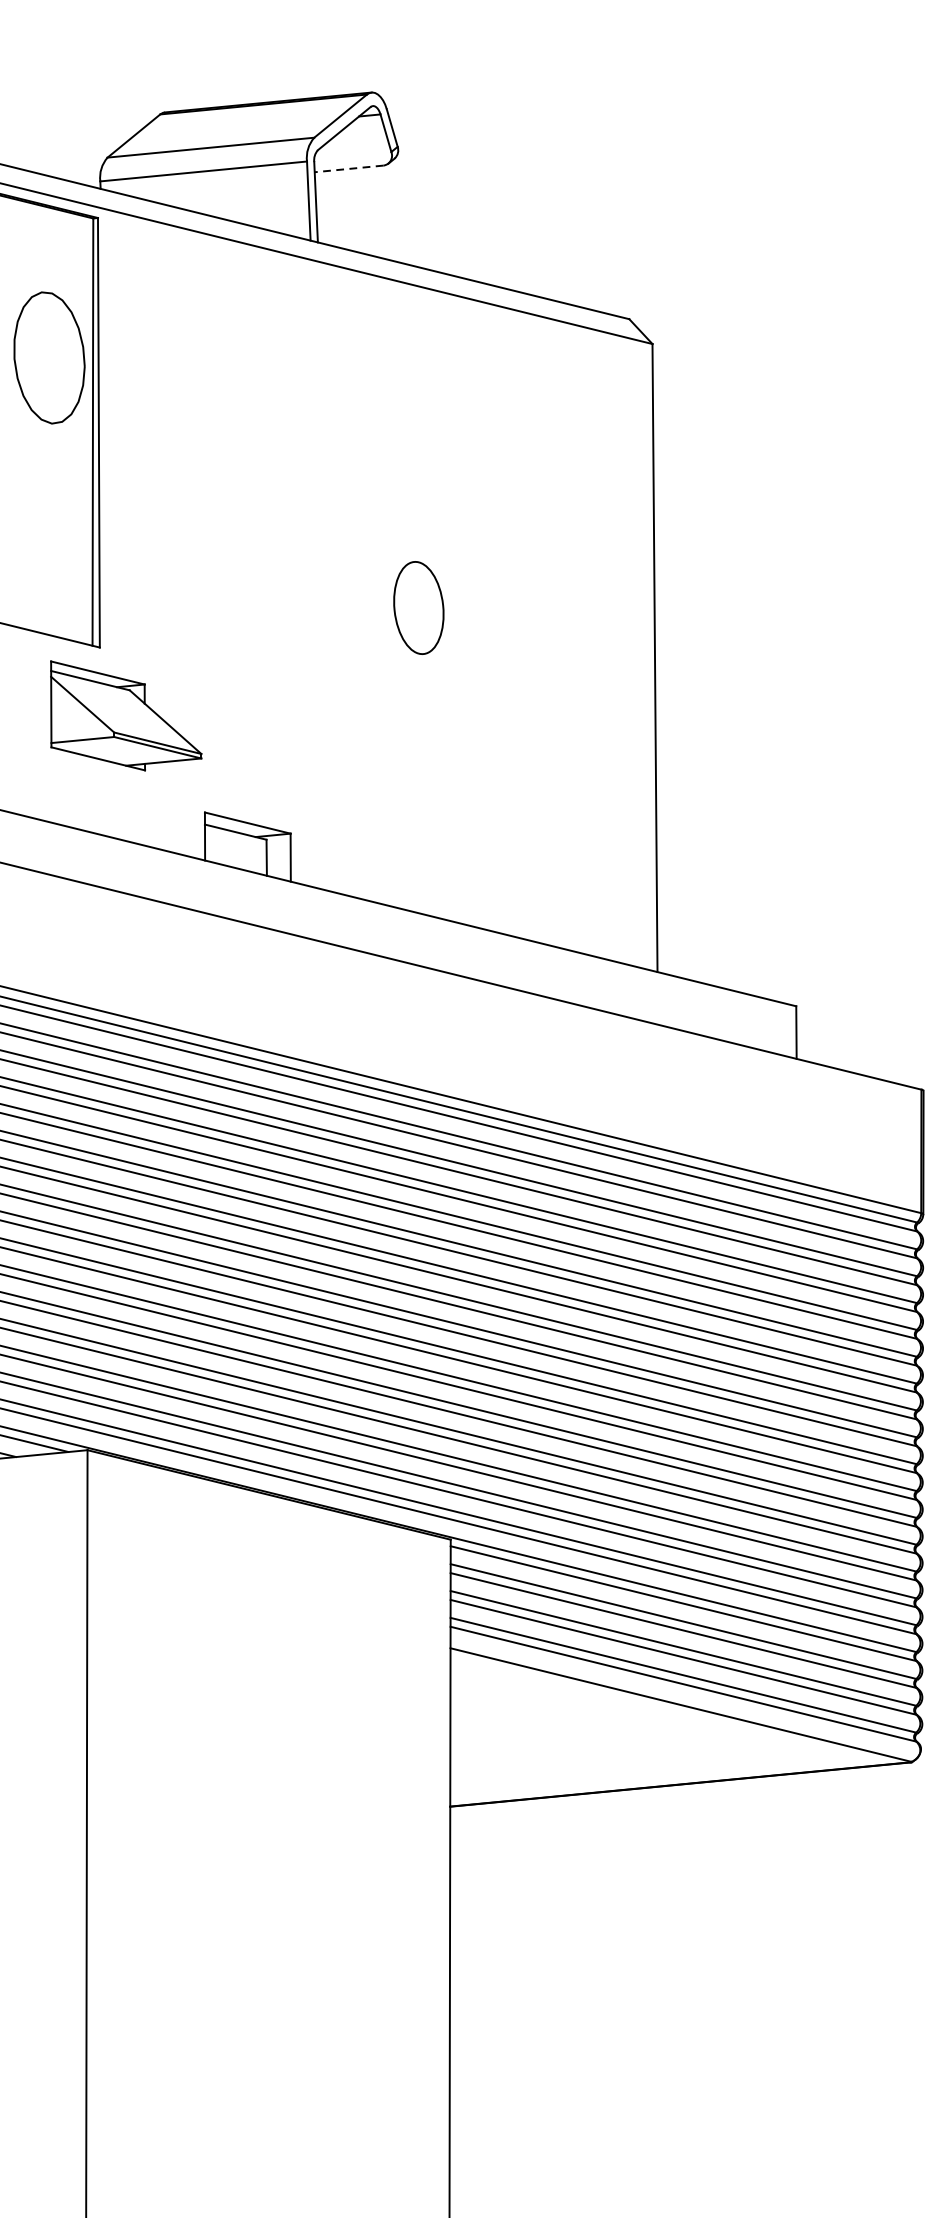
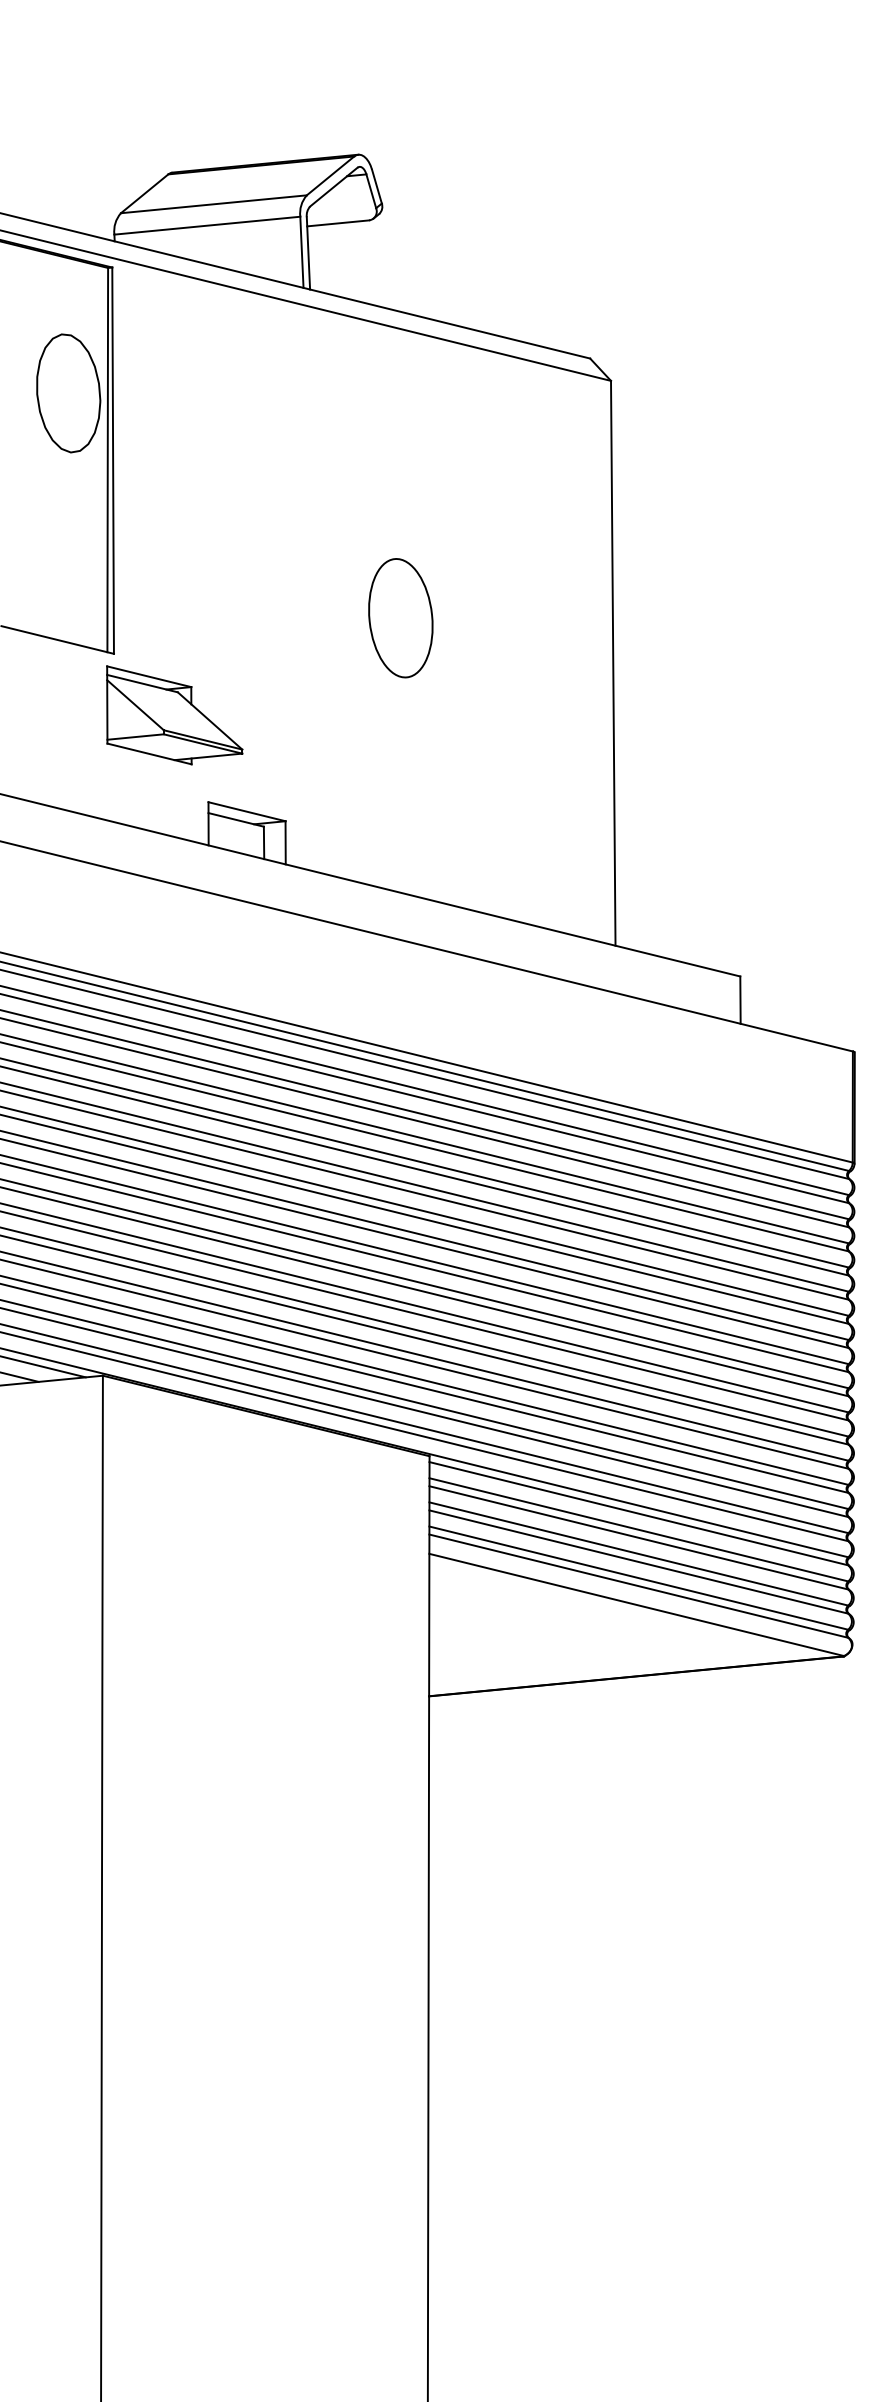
line: (348, 169) -> (337, 223), dashed -> solid
part: (418, 608) -> (400, 618), size x1.43
part: (126, 716) -> (174, 715), moved

